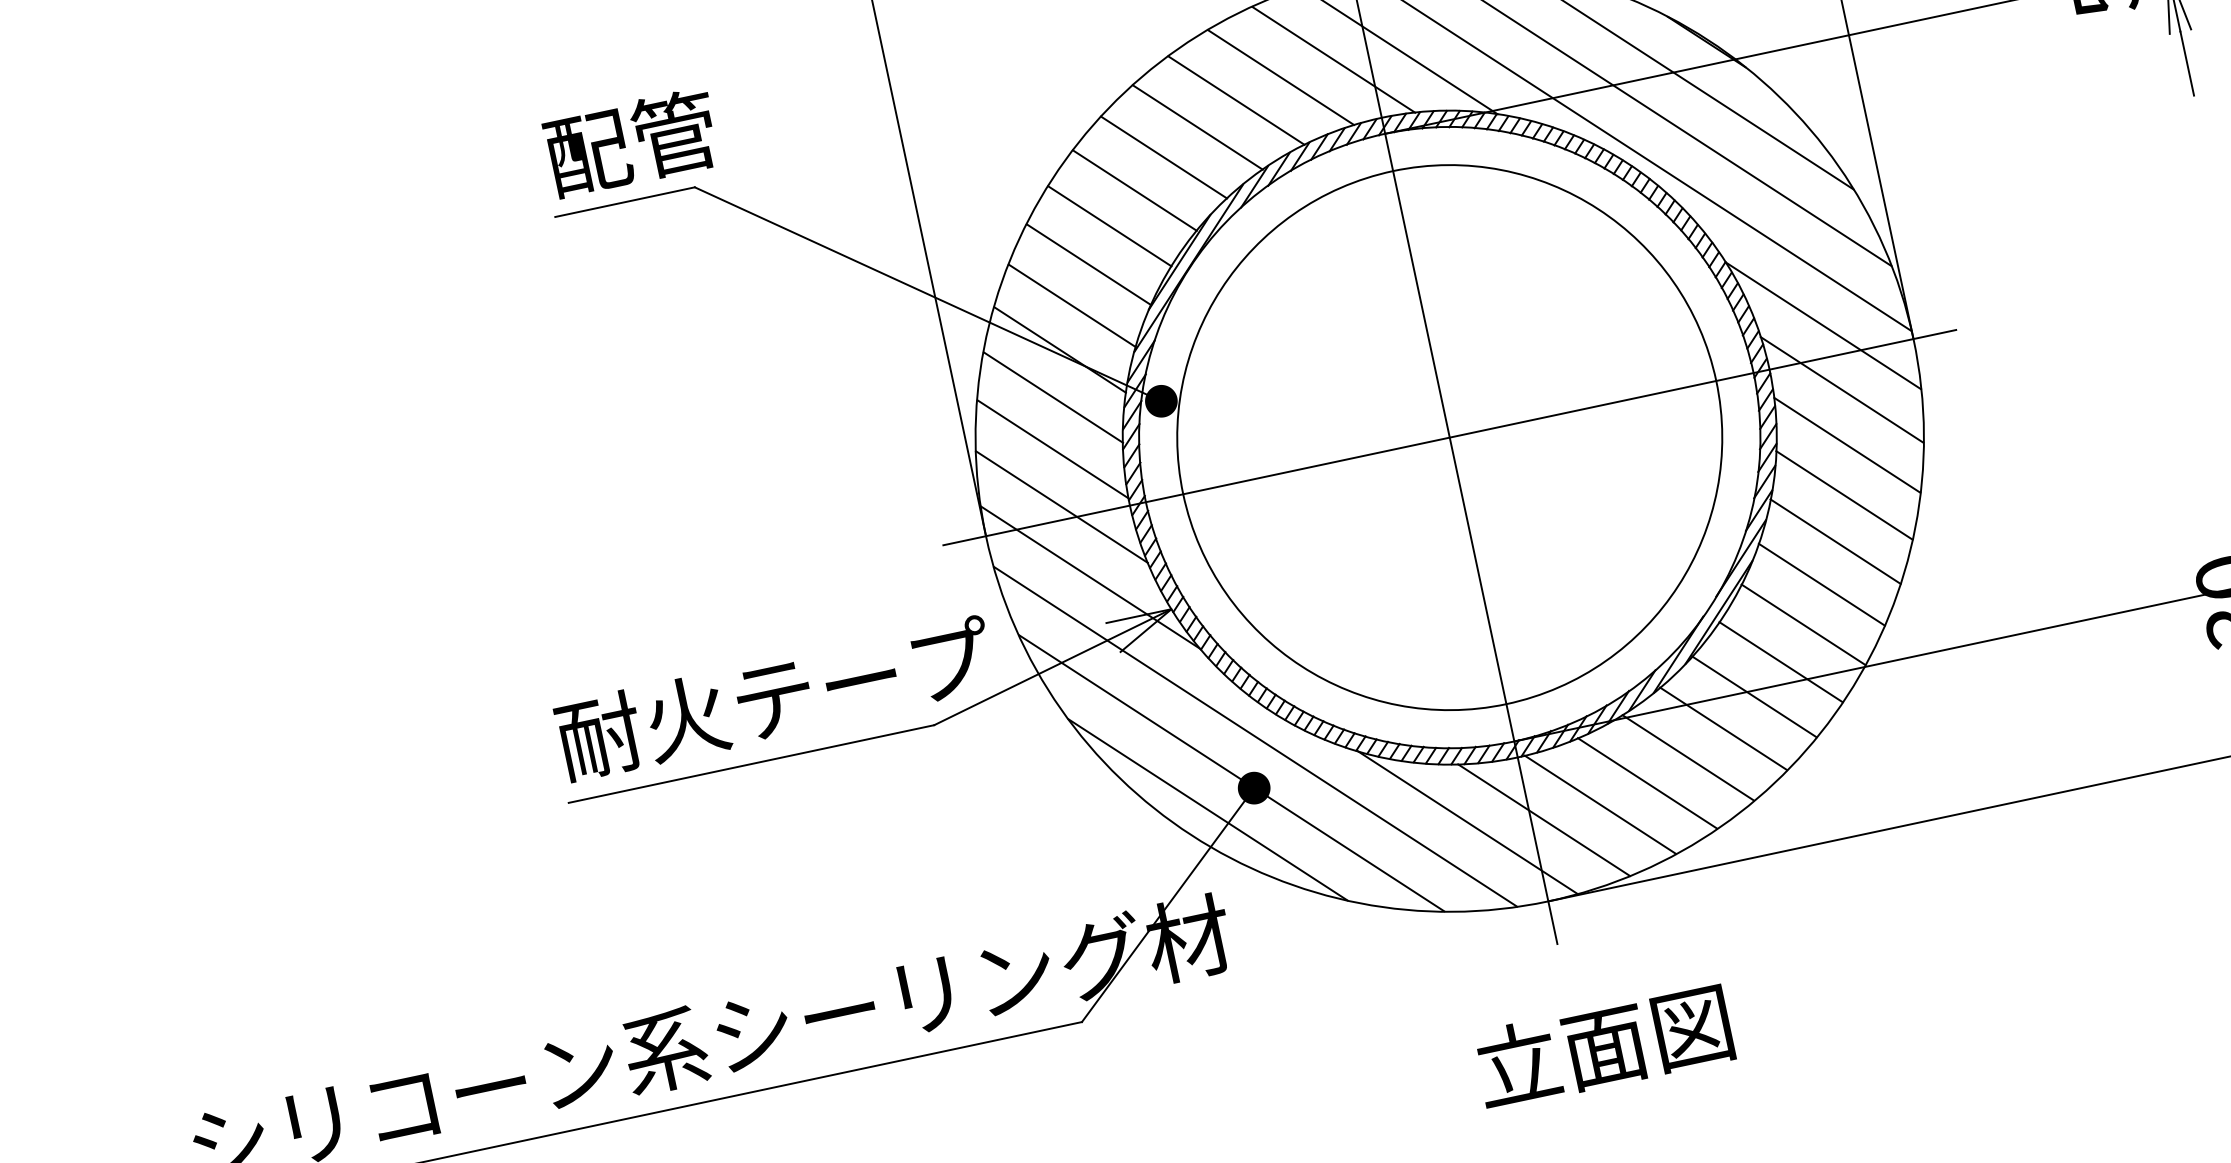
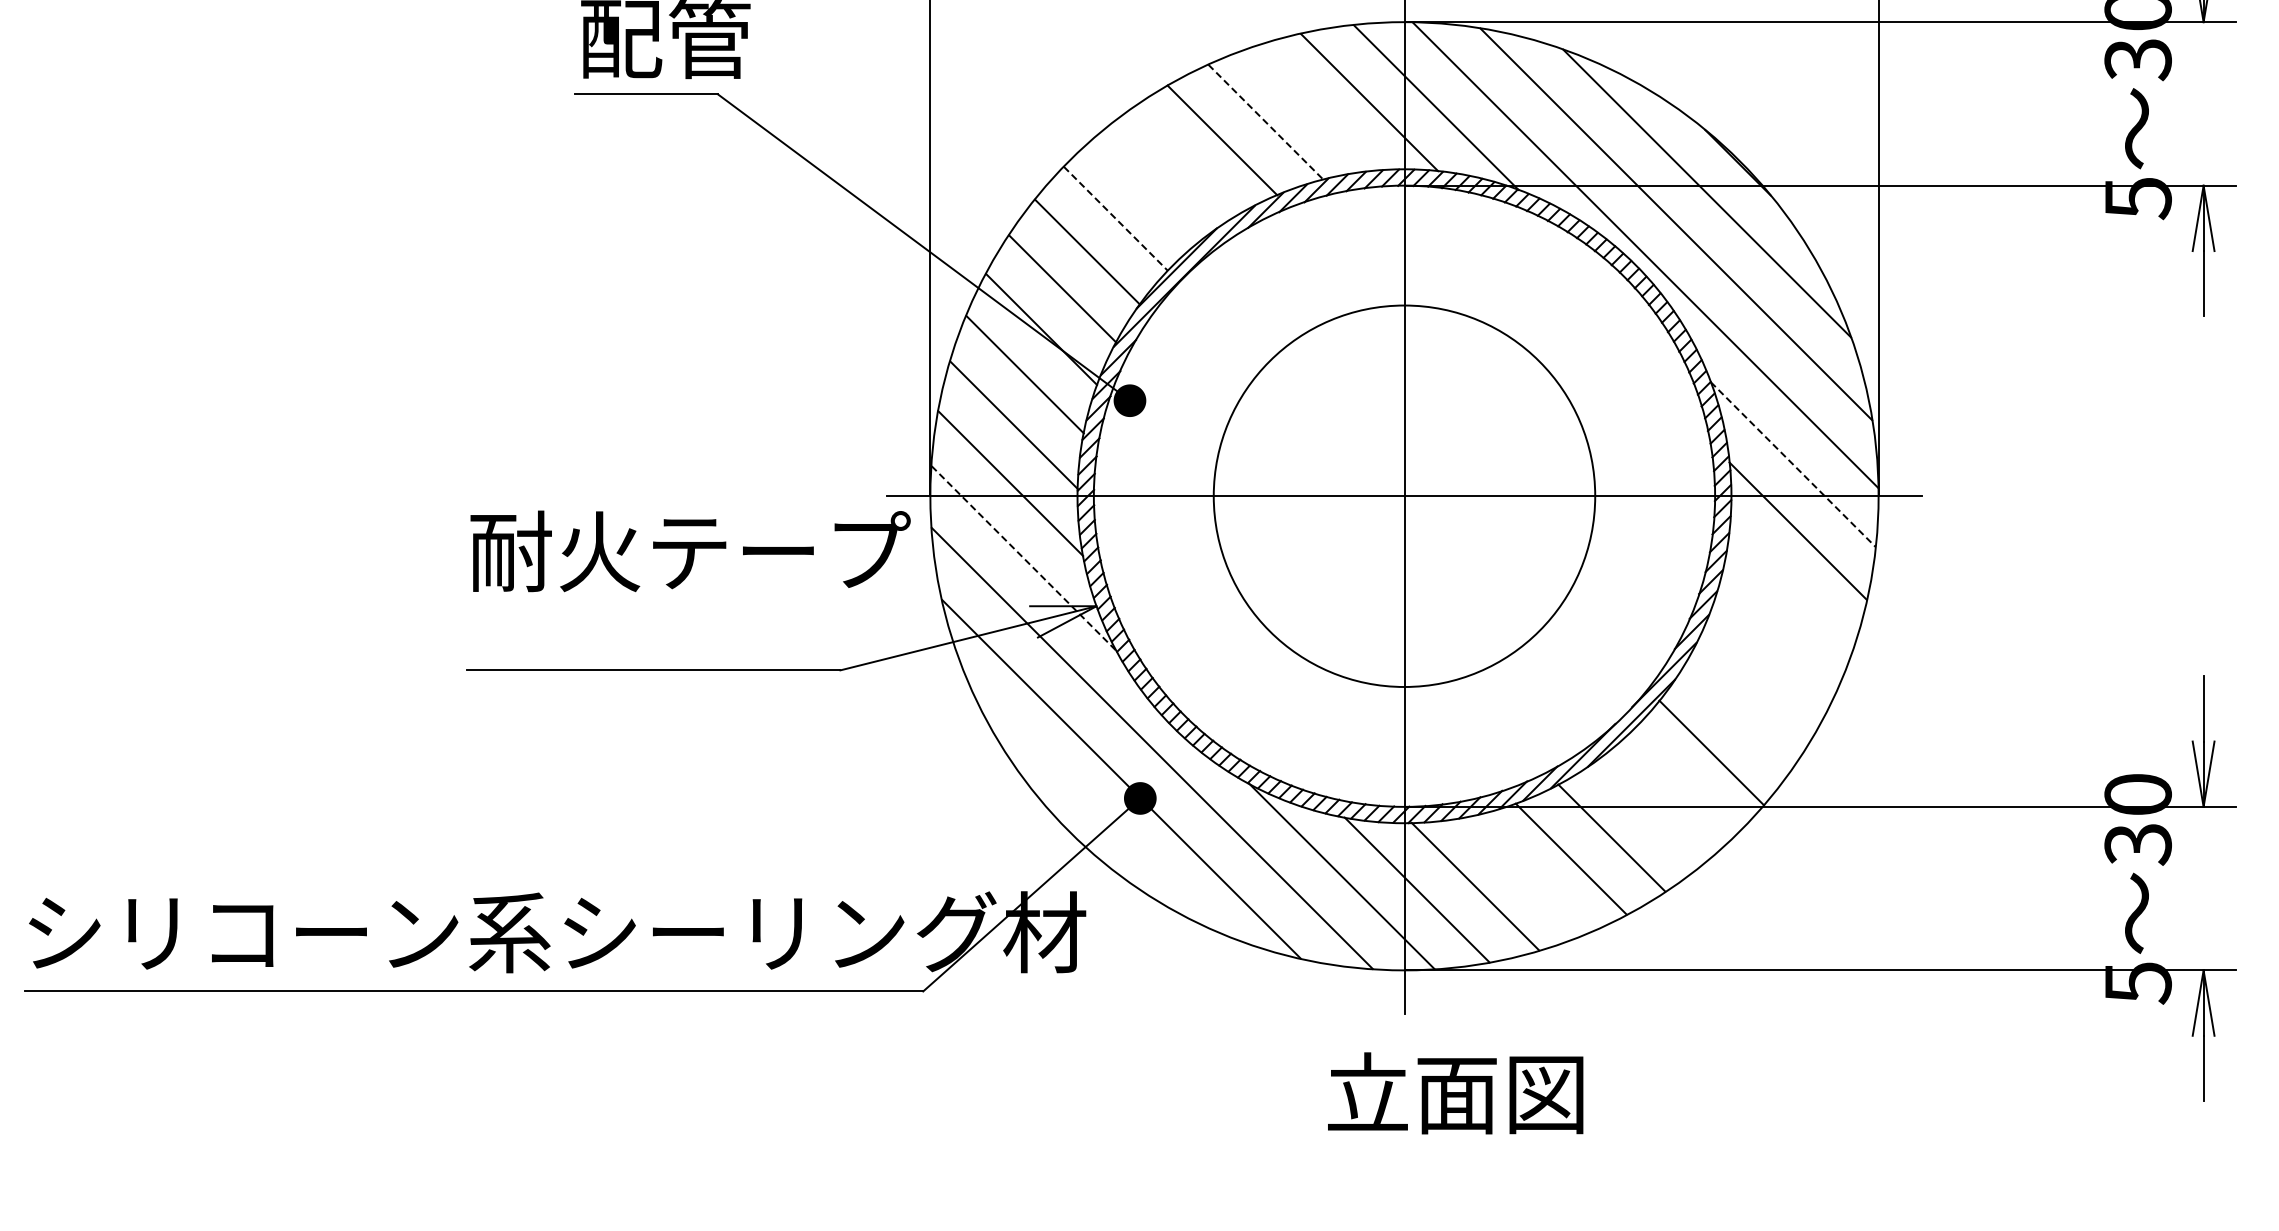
line: (1280, 77) -> (1313, 108), removed
line: (1237, 100) -> (1266, 122), solid -> dashed
line: (1164, 157) -> (1183, 162), removed
line: (1134, 190) -> (1147, 188), removed
line: (1109, 226) -> (1115, 218), solid -> dashed
line: (1823, 325) -> (1793, 464), solid -> dashed
circle: (1449, 436) -> (1404, 495), size x0.7
line: (1846, 444) -> (1791, 585), removed
line: (1844, 495) -> (1778, 634), removed
line: (1835, 541) -> (1760, 678), removed
line: (1091, 578) -> (1024, 559), solid -> dashed
line: (1821, 584) -> (1737, 717), removed
line: (1780, 661) -> (1681, 784), removed
line: (1754, 696) -> (1648, 812), removed
text: (775, 698) -> (690, 551), moved
line: (1646, 783) -> (1525, 875), removed
line: (1207, 809) -> (1090, 809), removed
text: (1603, 1046) -> (1455, 1093), moved

